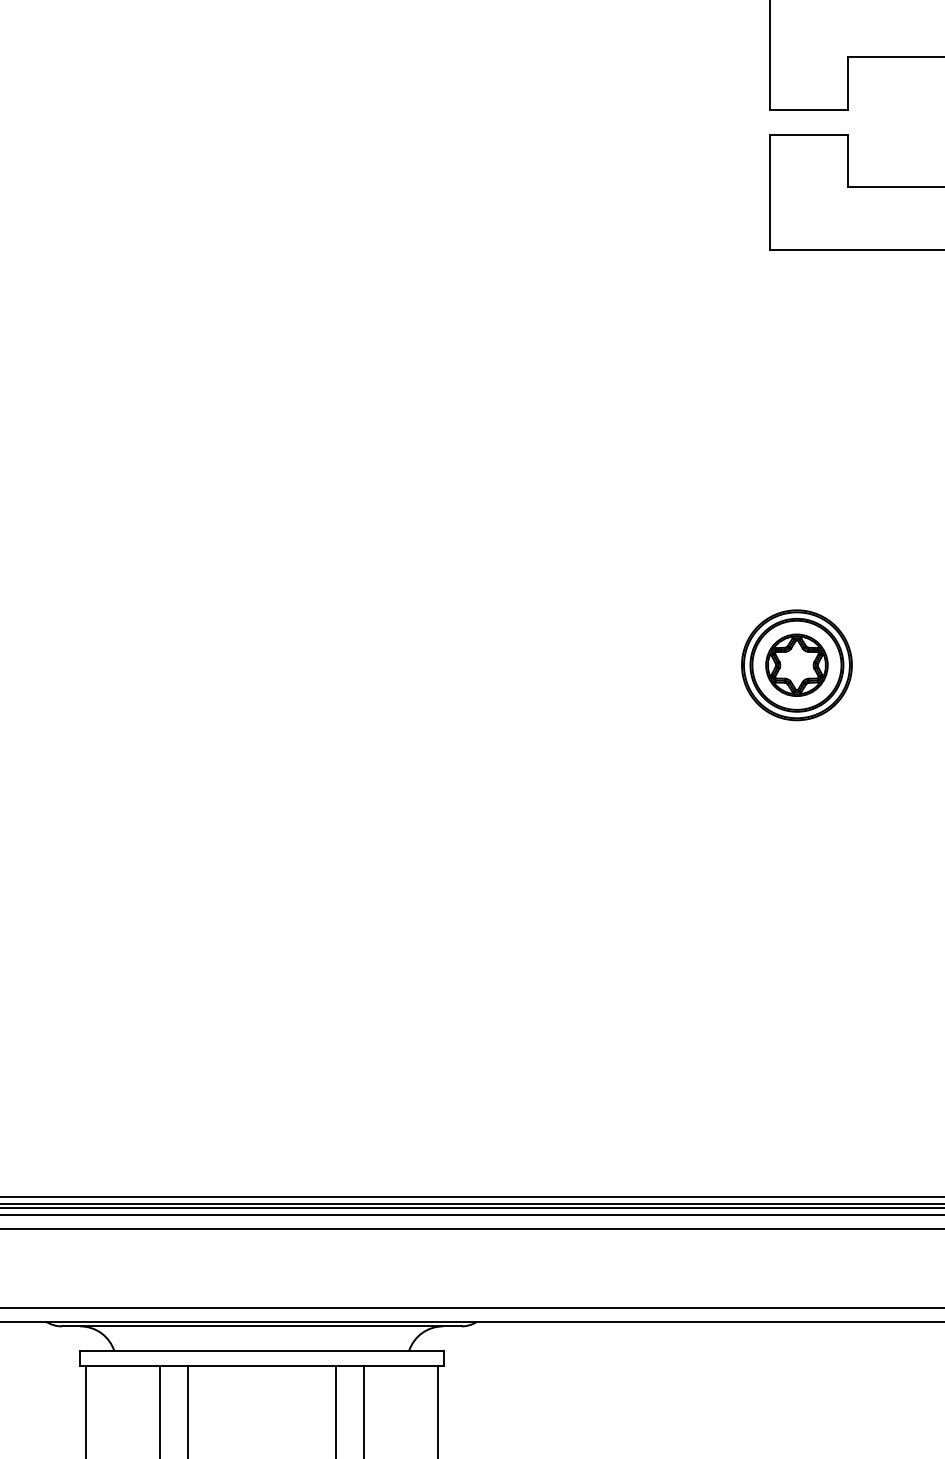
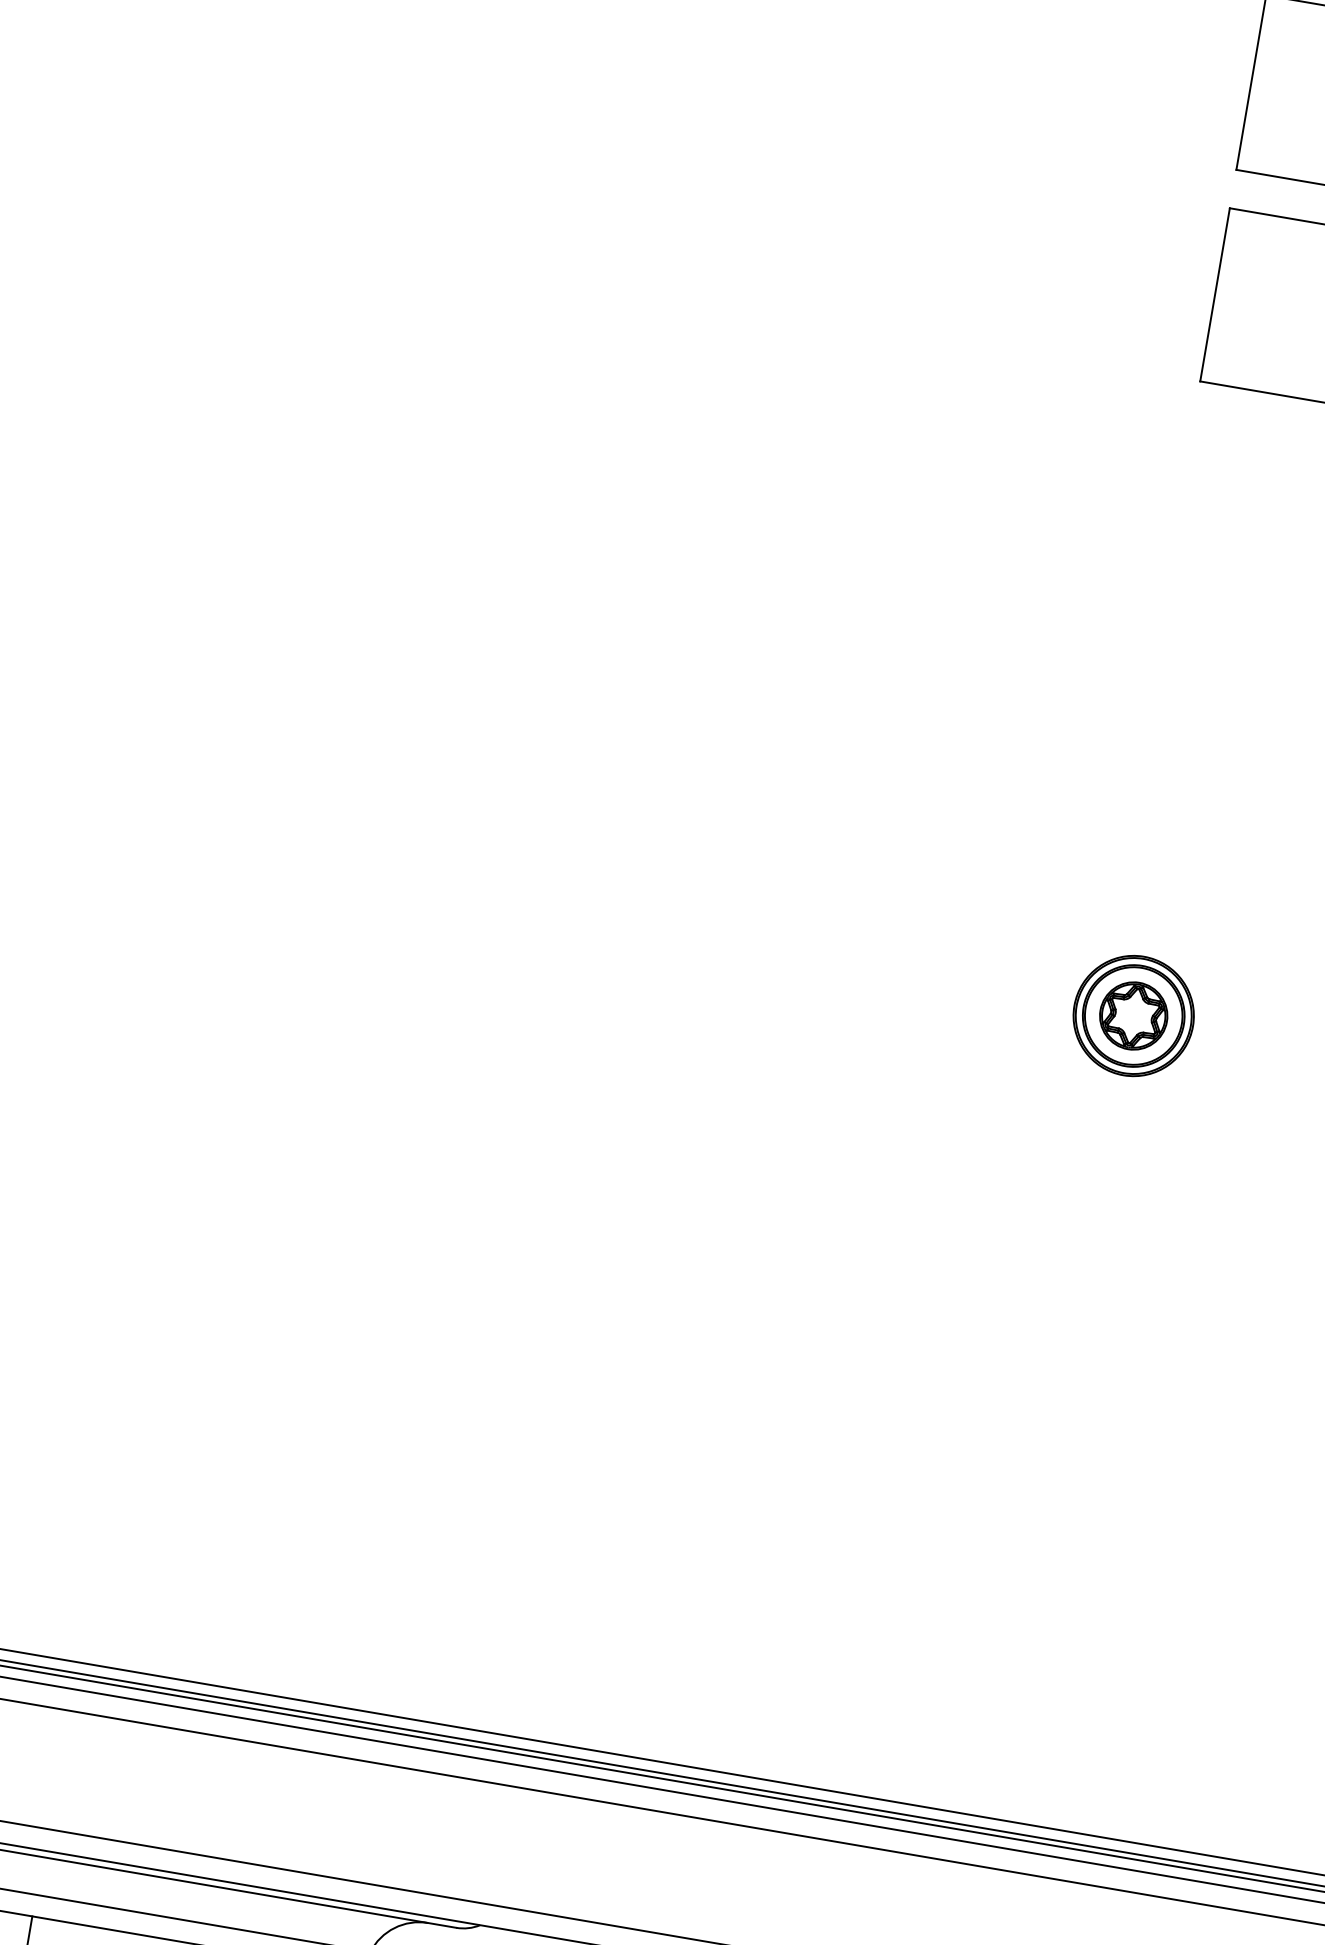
part: (797, 665) -> (1134, 1016), size x0.71

